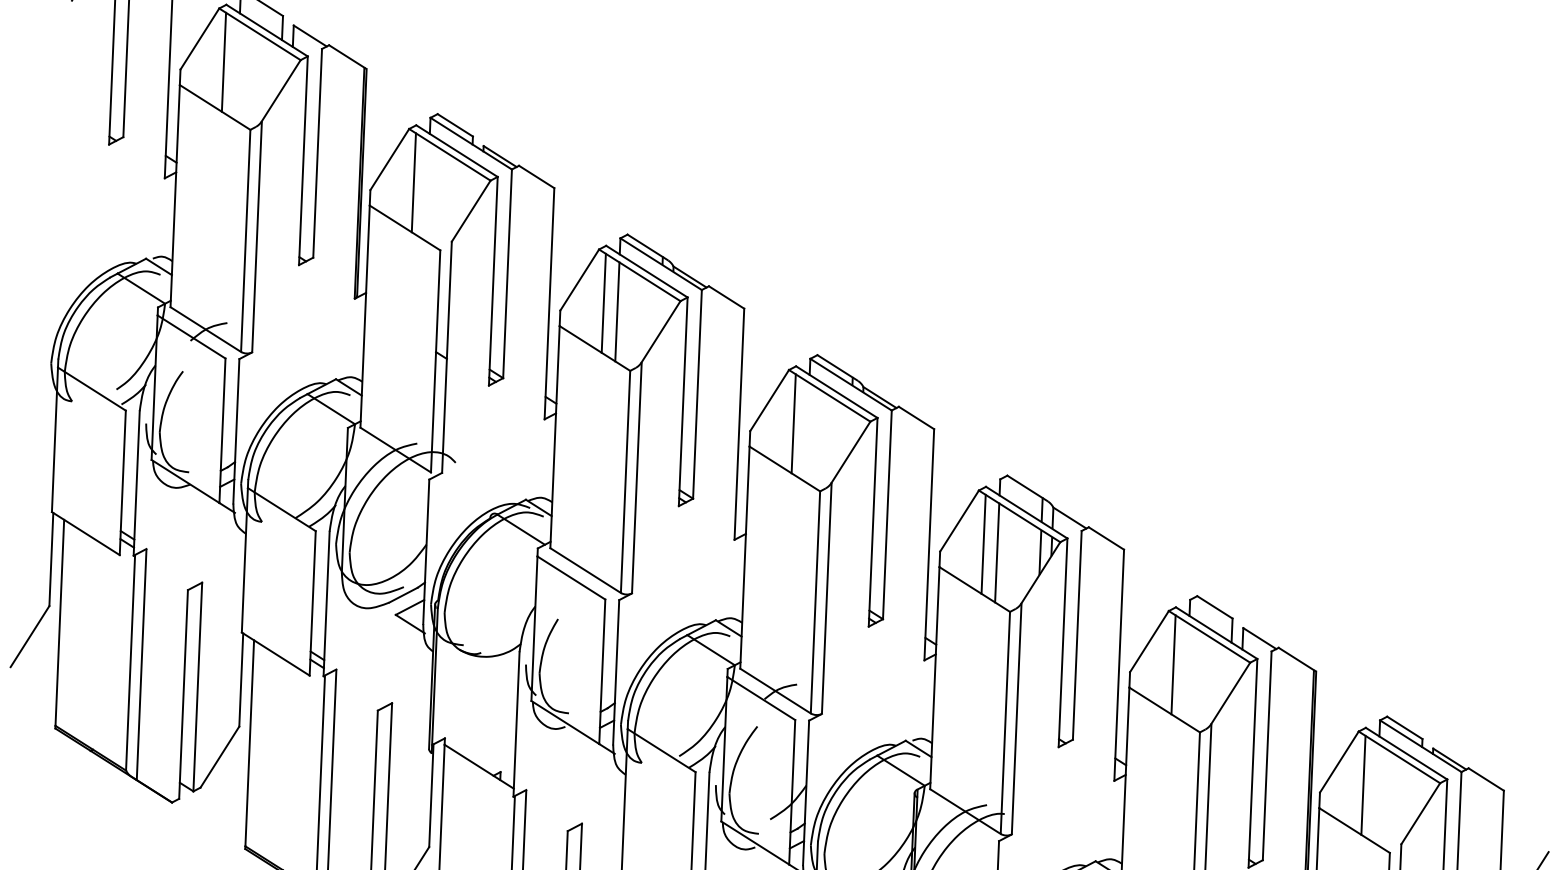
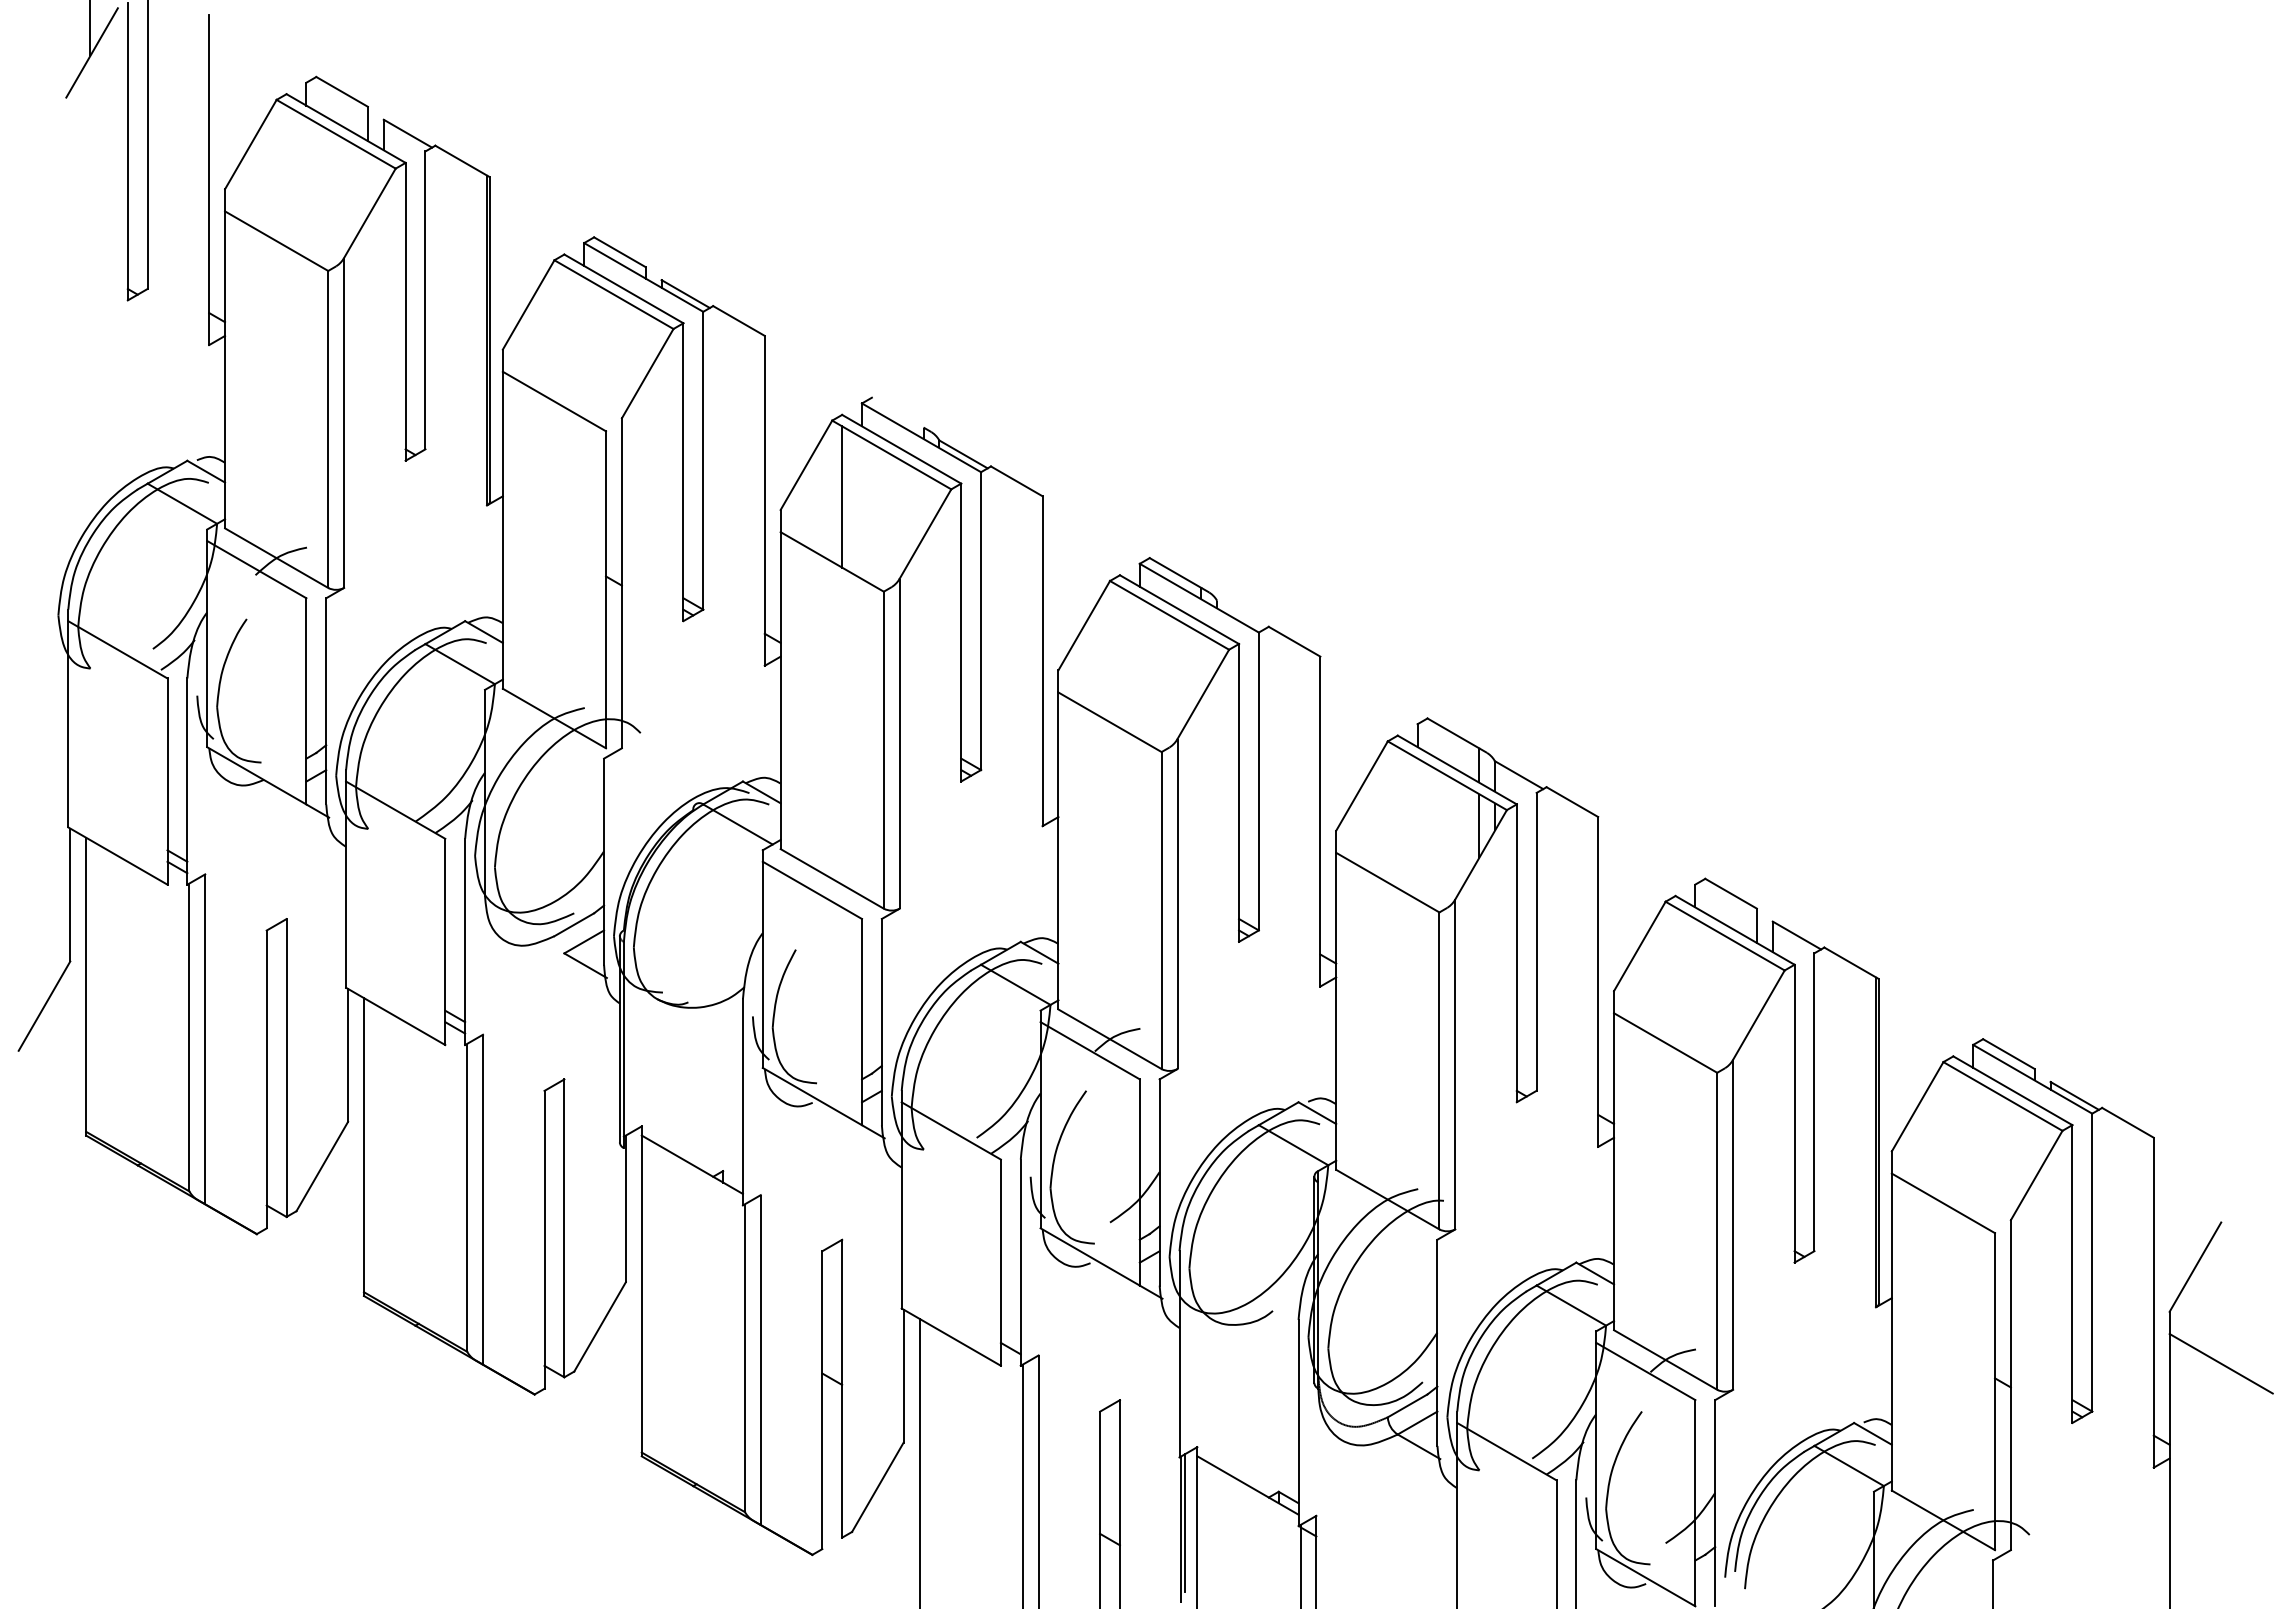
line: (223, 61) -> (286, 175), removed
line: (413, 182) -> (564, 336), removed
line: (645, 245) -> (897, 412), removed
line: (617, 311) -> (862, 508), removed
line: (880, 397) -> (1241, 614), removed
line: (793, 423) -> (1119, 657), removed
line: (983, 544) -> (1397, 817), removed
line: (997, 552) -> (1417, 828), removed
line: (1173, 664) -> (1675, 977), removed
line: (1363, 785) -> (1953, 1138), removed

